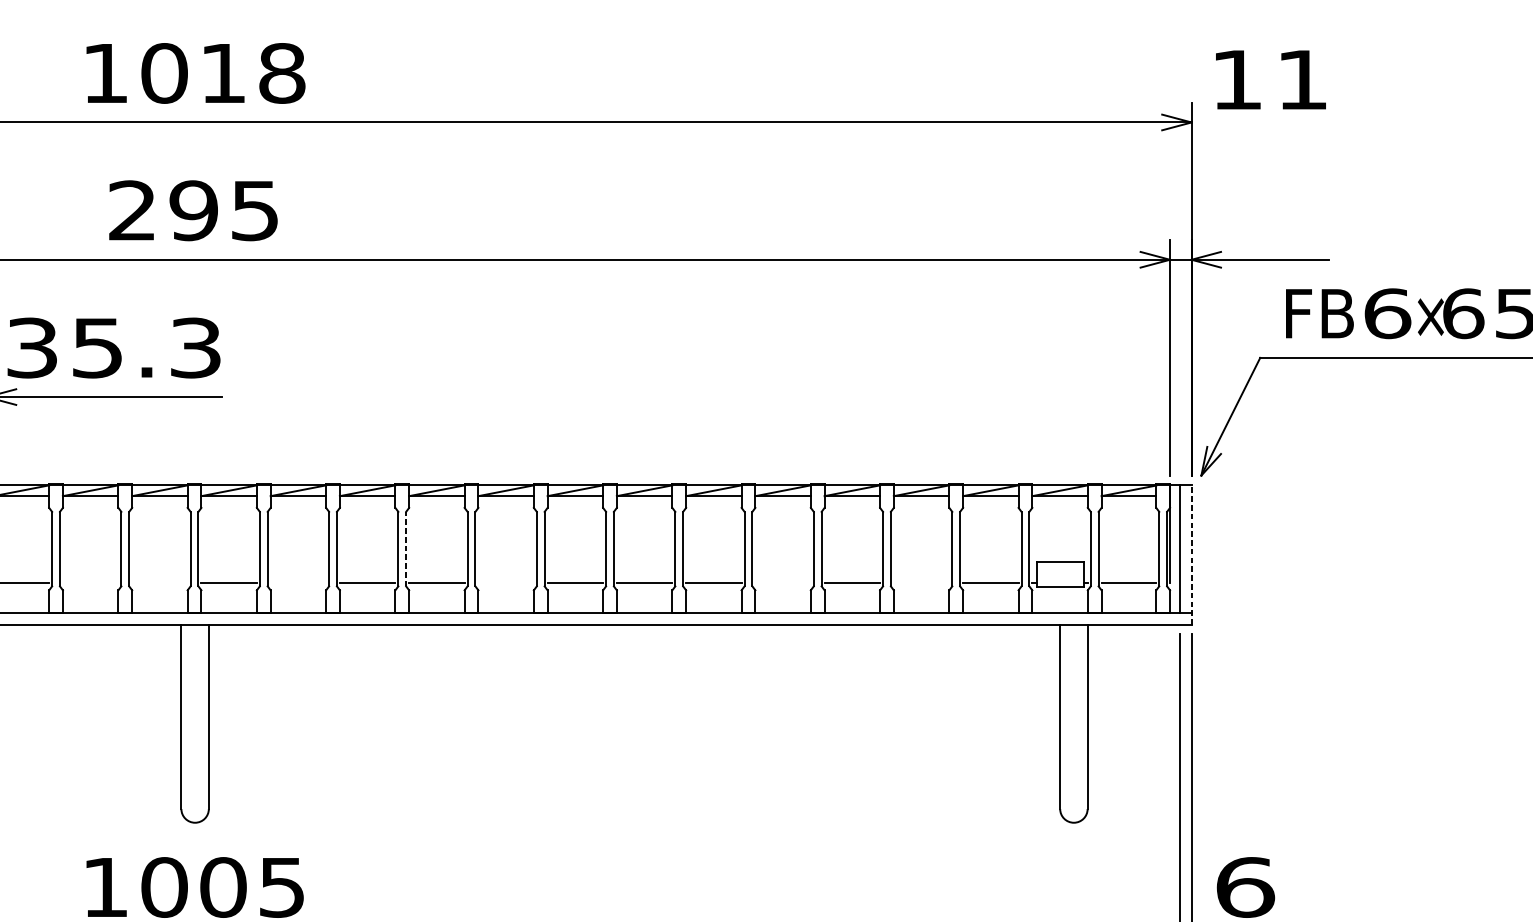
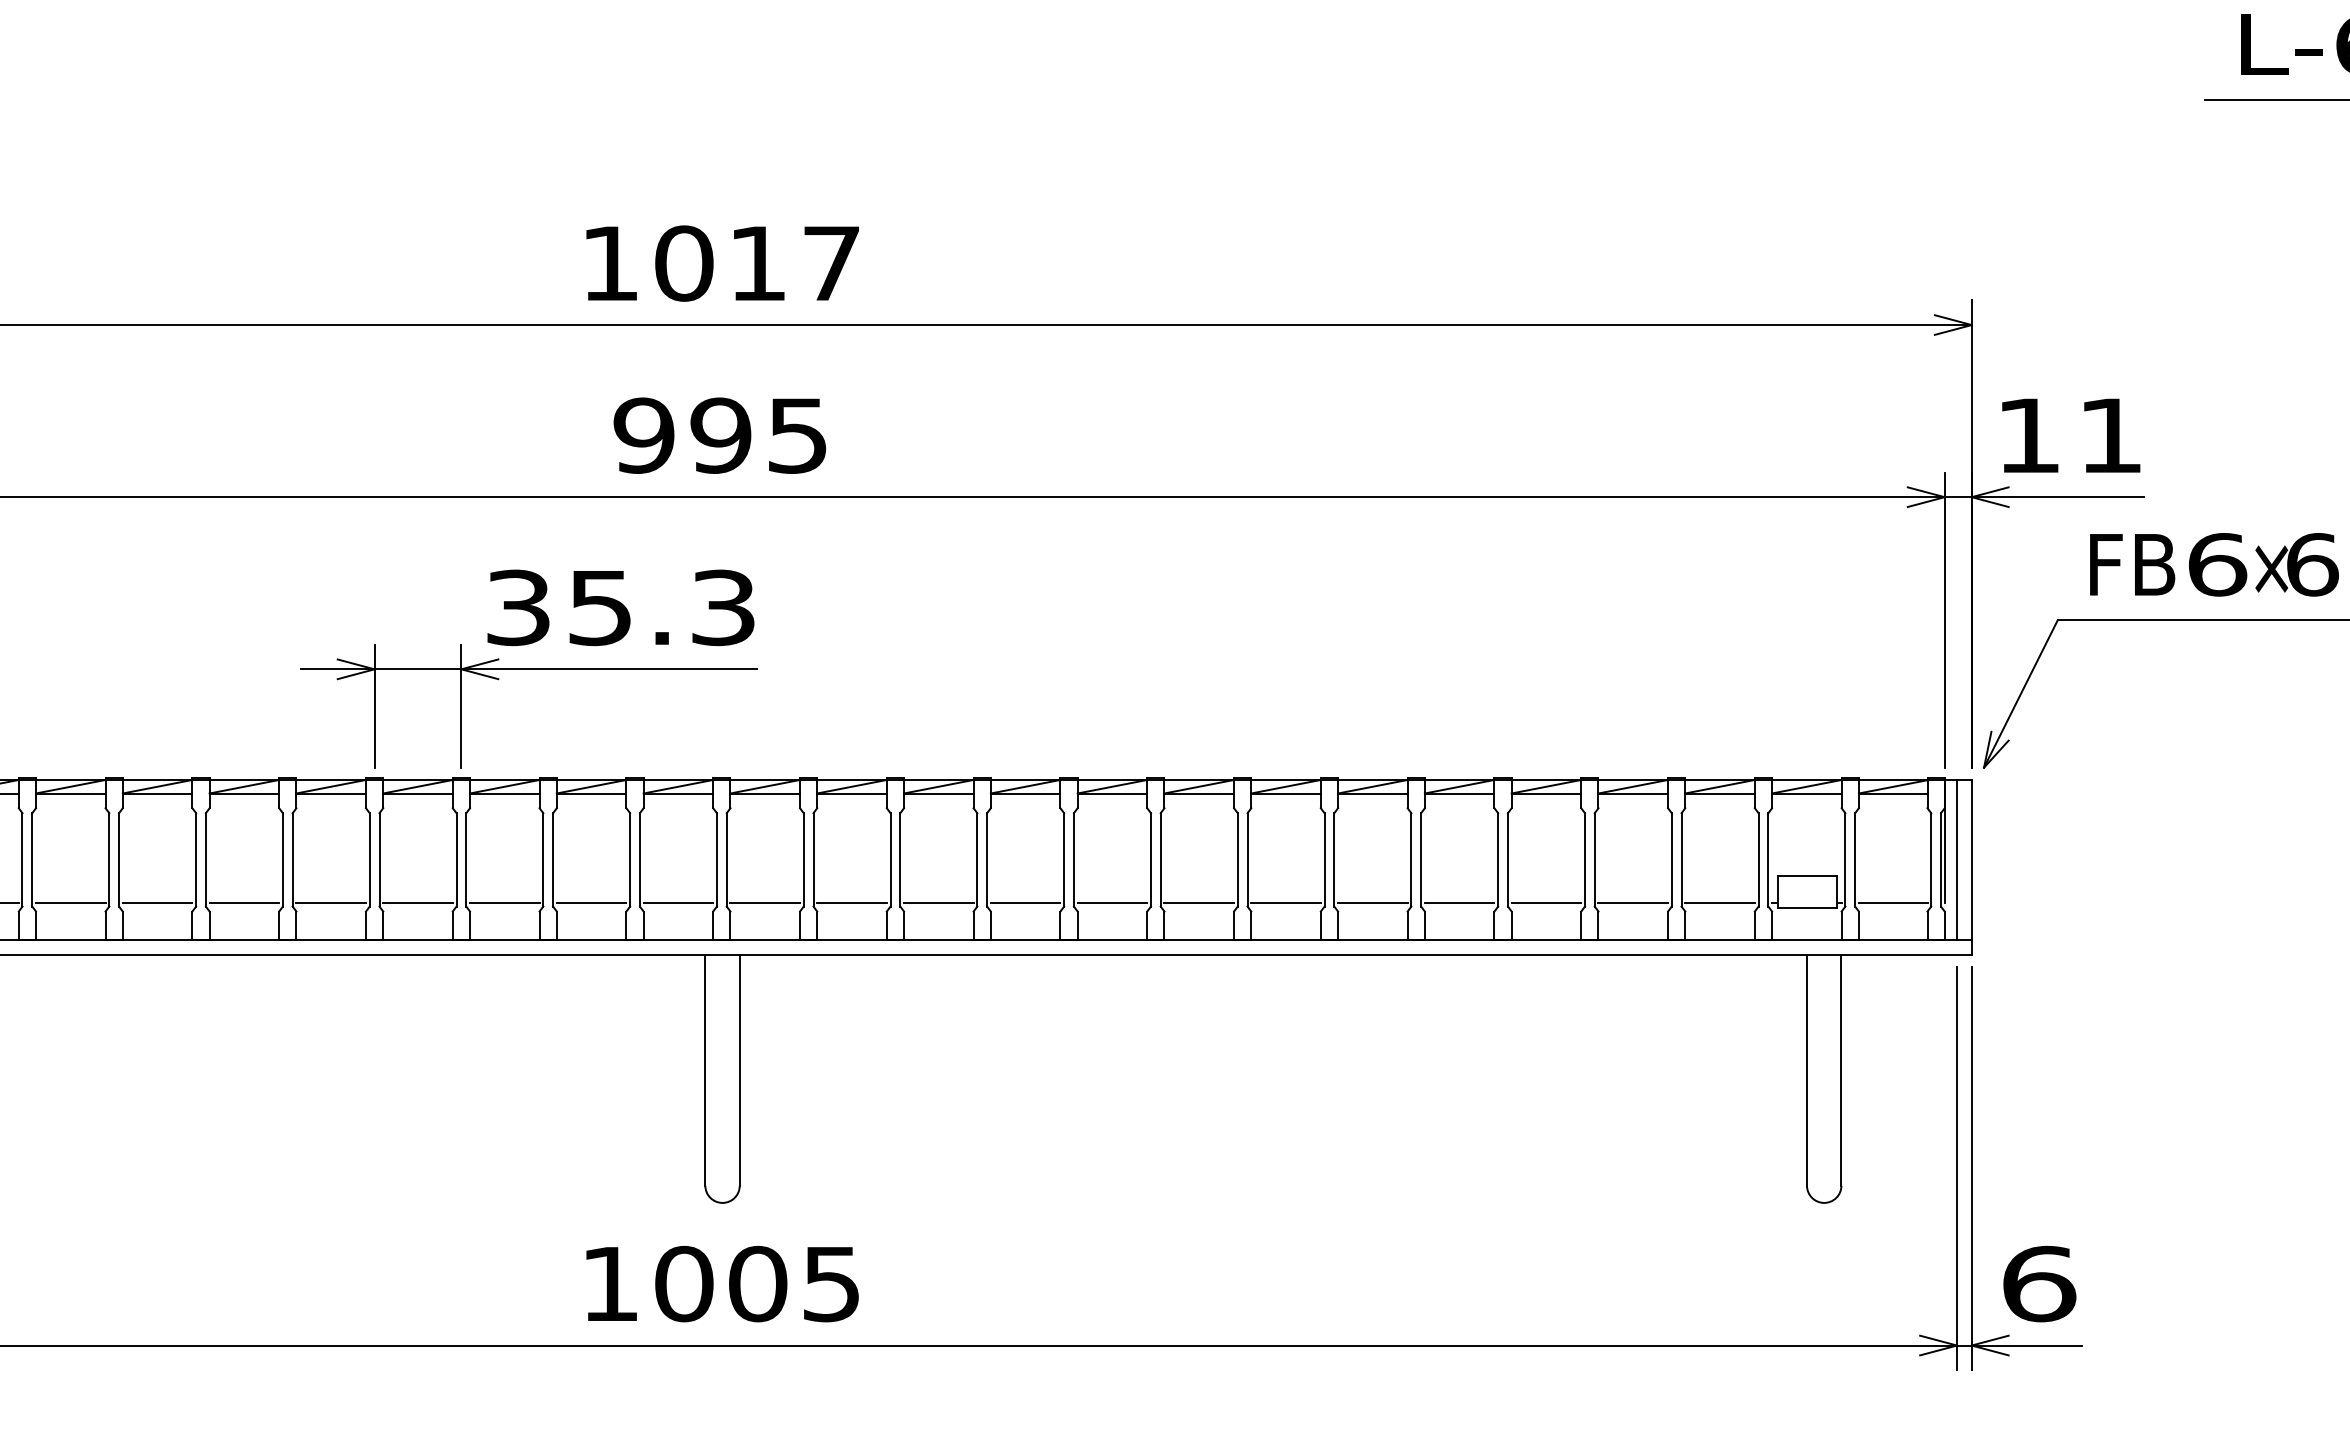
text: (282, 73) -> (831, 263), 1018 -> 1017
text: (1271, 79) -> (2071, 435), moved
text: (132, 210) -> (643, 435), 295 -> 995
line: (406, 548) -> (987, 859), dashed -> solid
line: (1191, 554) -> (1971, 866), dashed -> solid
line: (90, 583) -> (591, 902), added
line: (159, 583) -> (678, 902), added
line: (297, 583) -> (851, 902), added
line: (506, 583) -> (1112, 902), added
line: (782, 583) -> (1459, 902), added
line: (921, 583) -> (1633, 902), added

